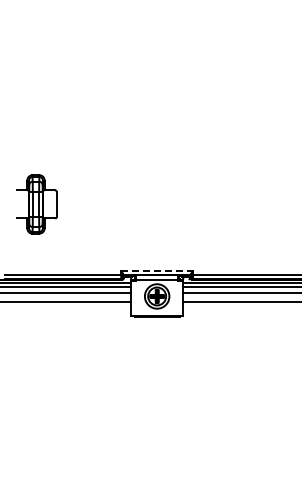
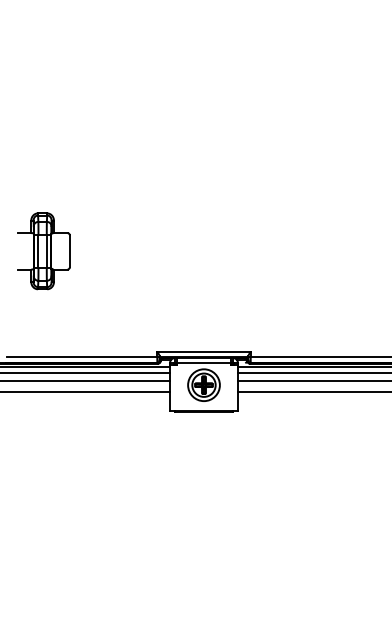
part: (36, 204) -> (43, 251), moved
line: (157, 270) -> (204, 351), dashed -> solid

